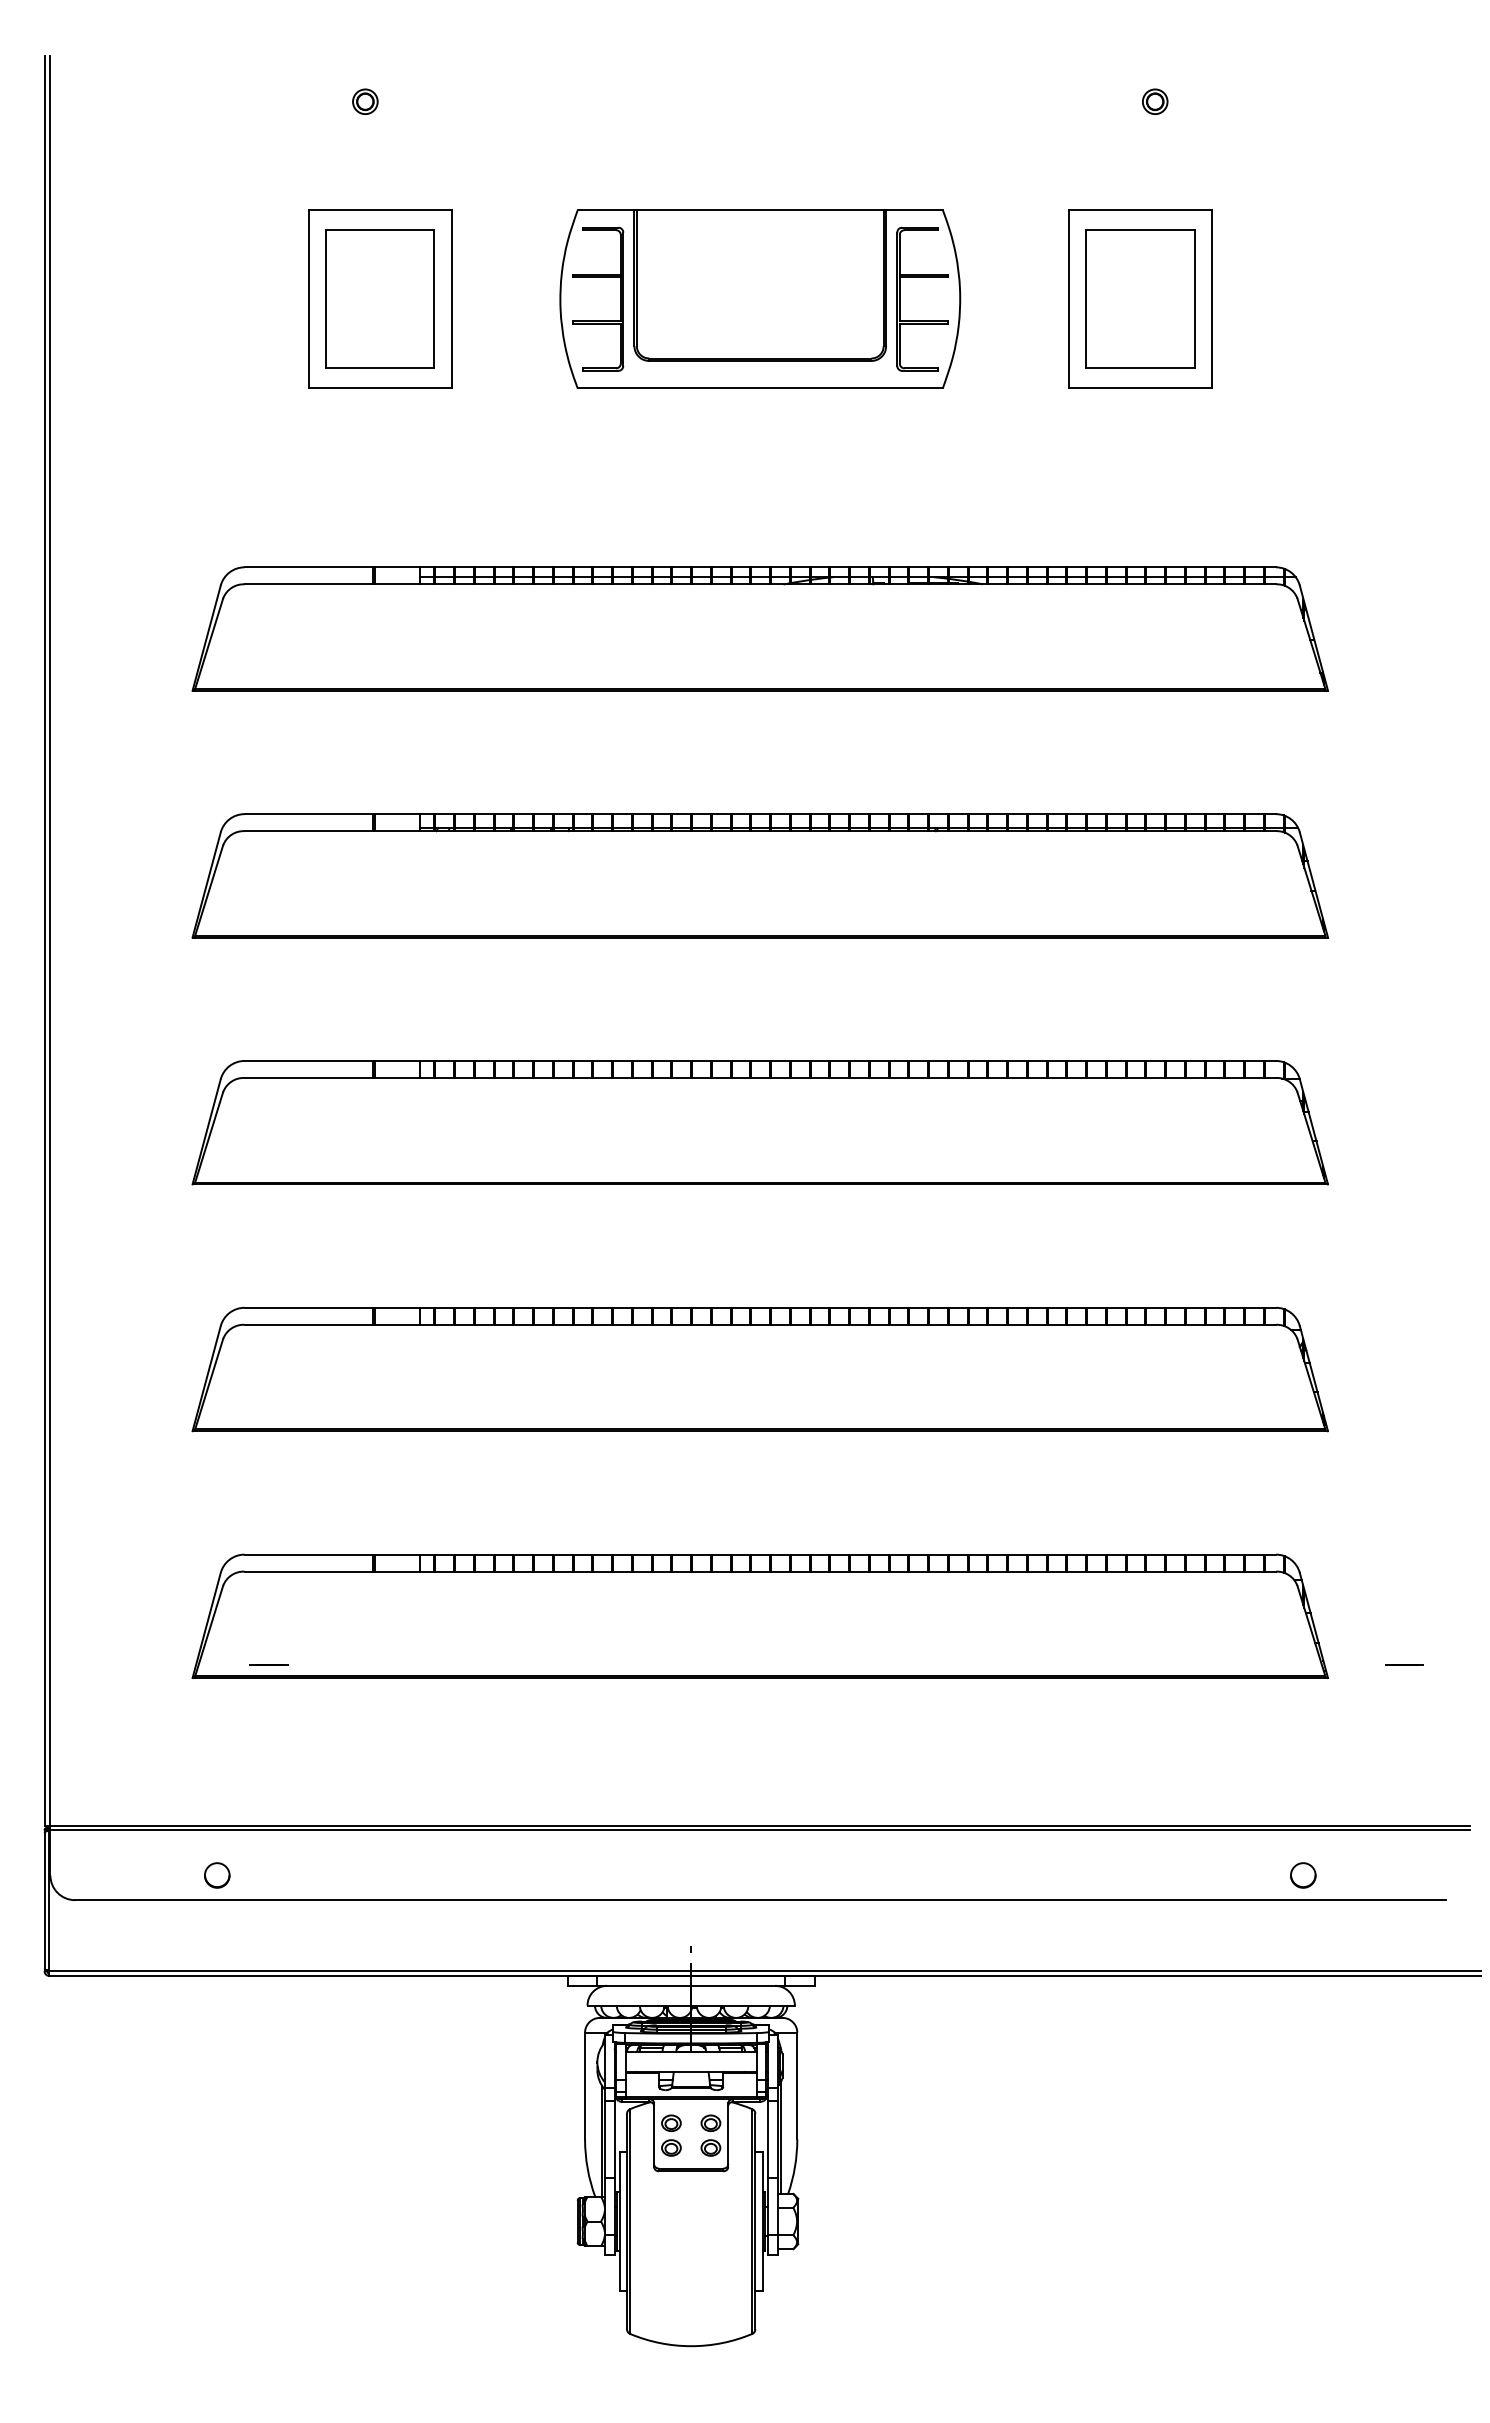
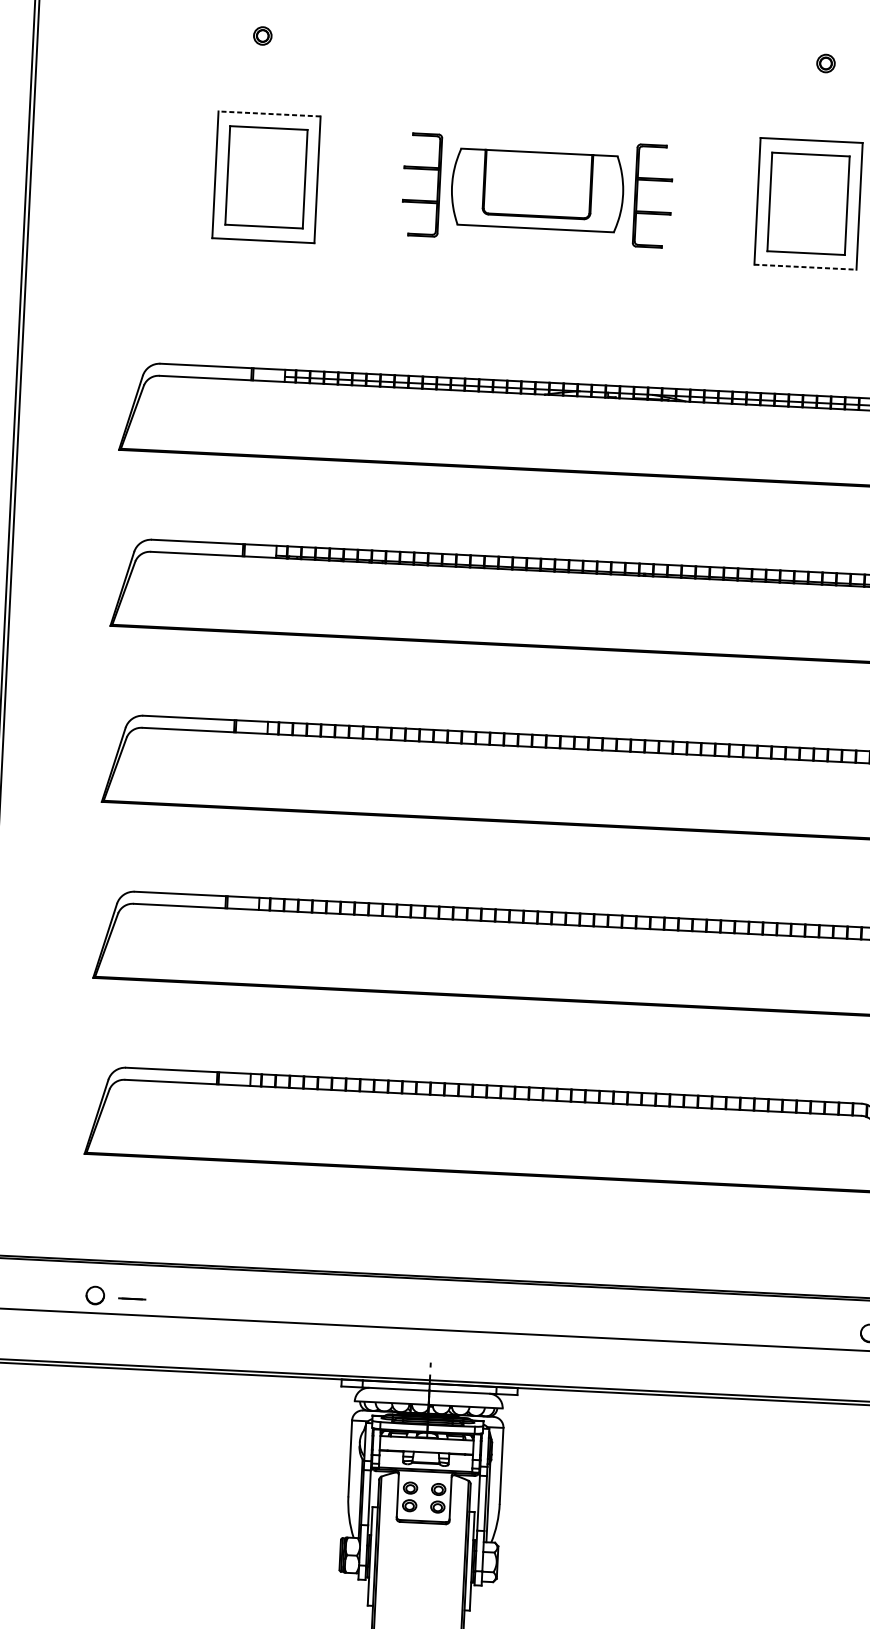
line: (380, 210) -> (269, 114), solid -> dashed
part: (760, 298) -> (537, 190), size x0.6
line: (1140, 388) -> (805, 267), solid -> dashed
line: (268, 1664) -> (131, 1298), moved

